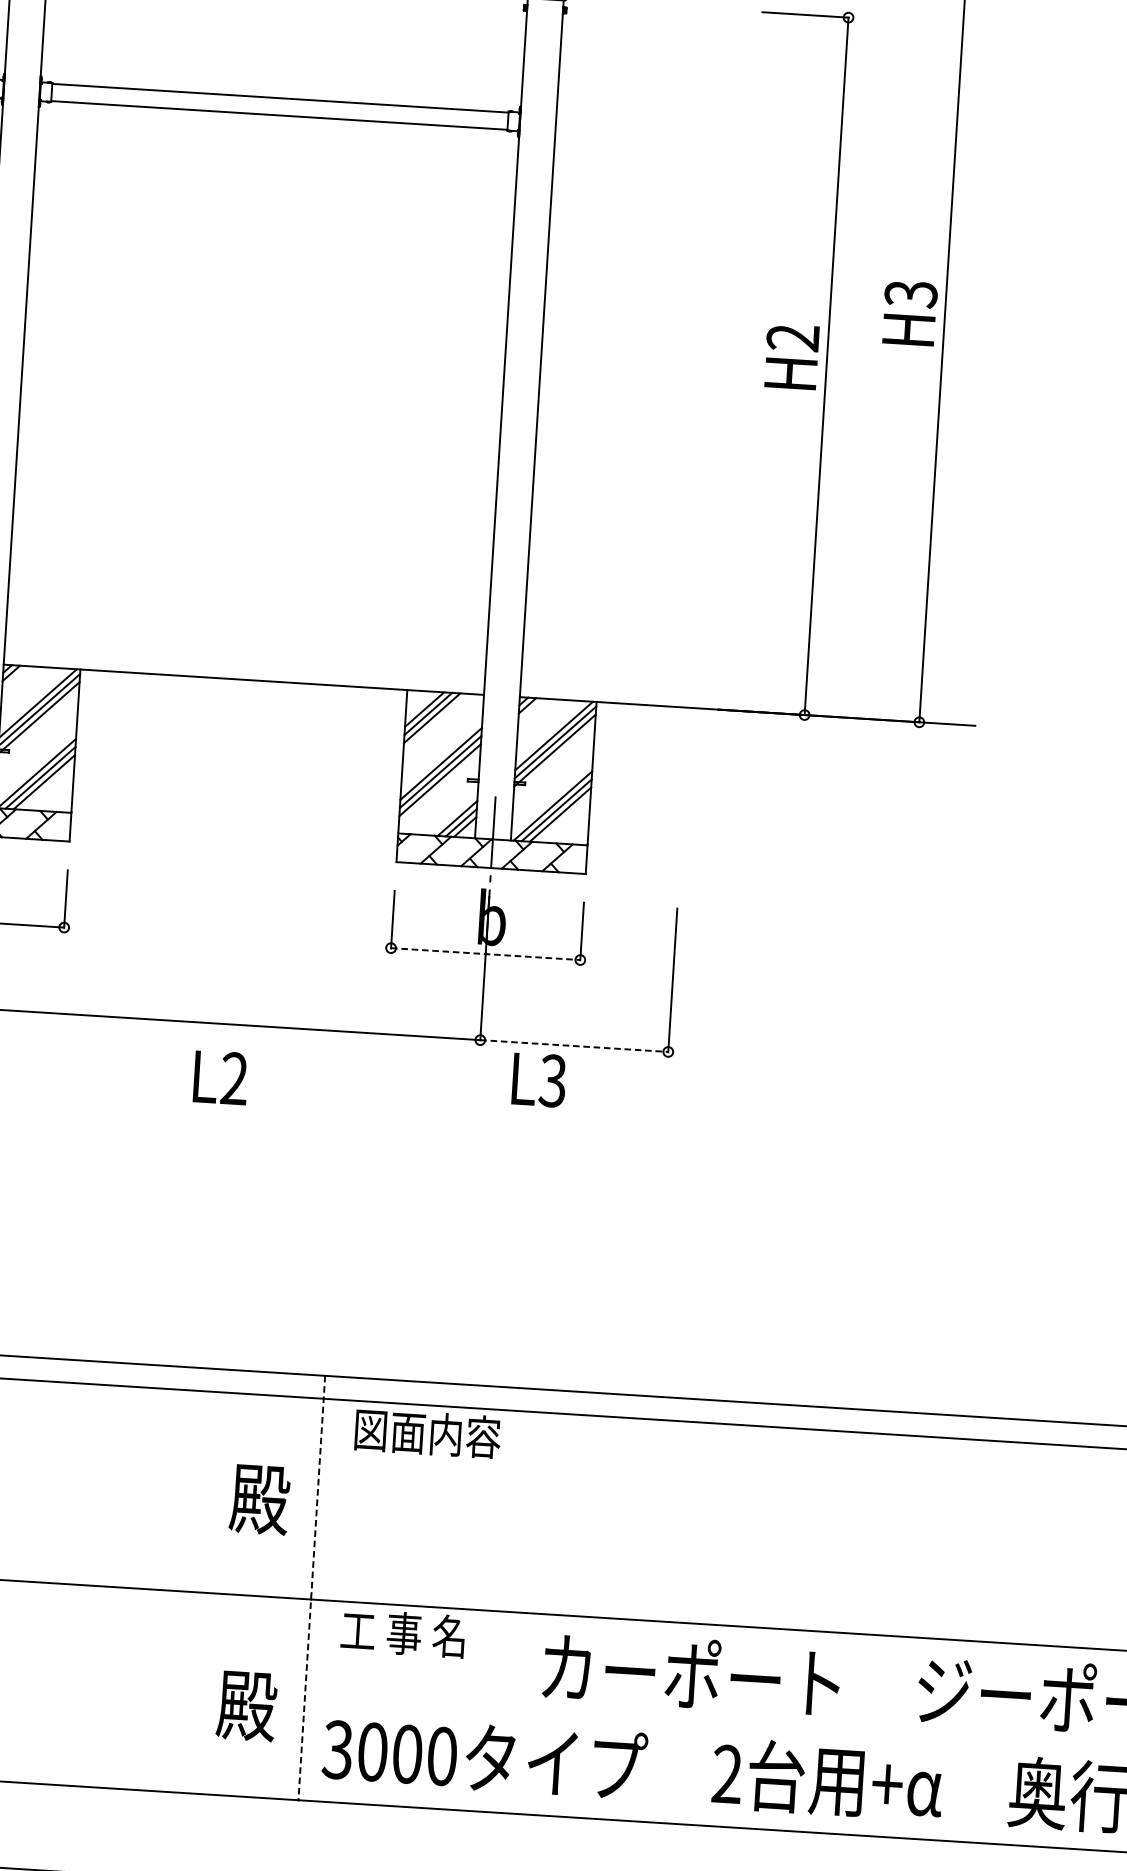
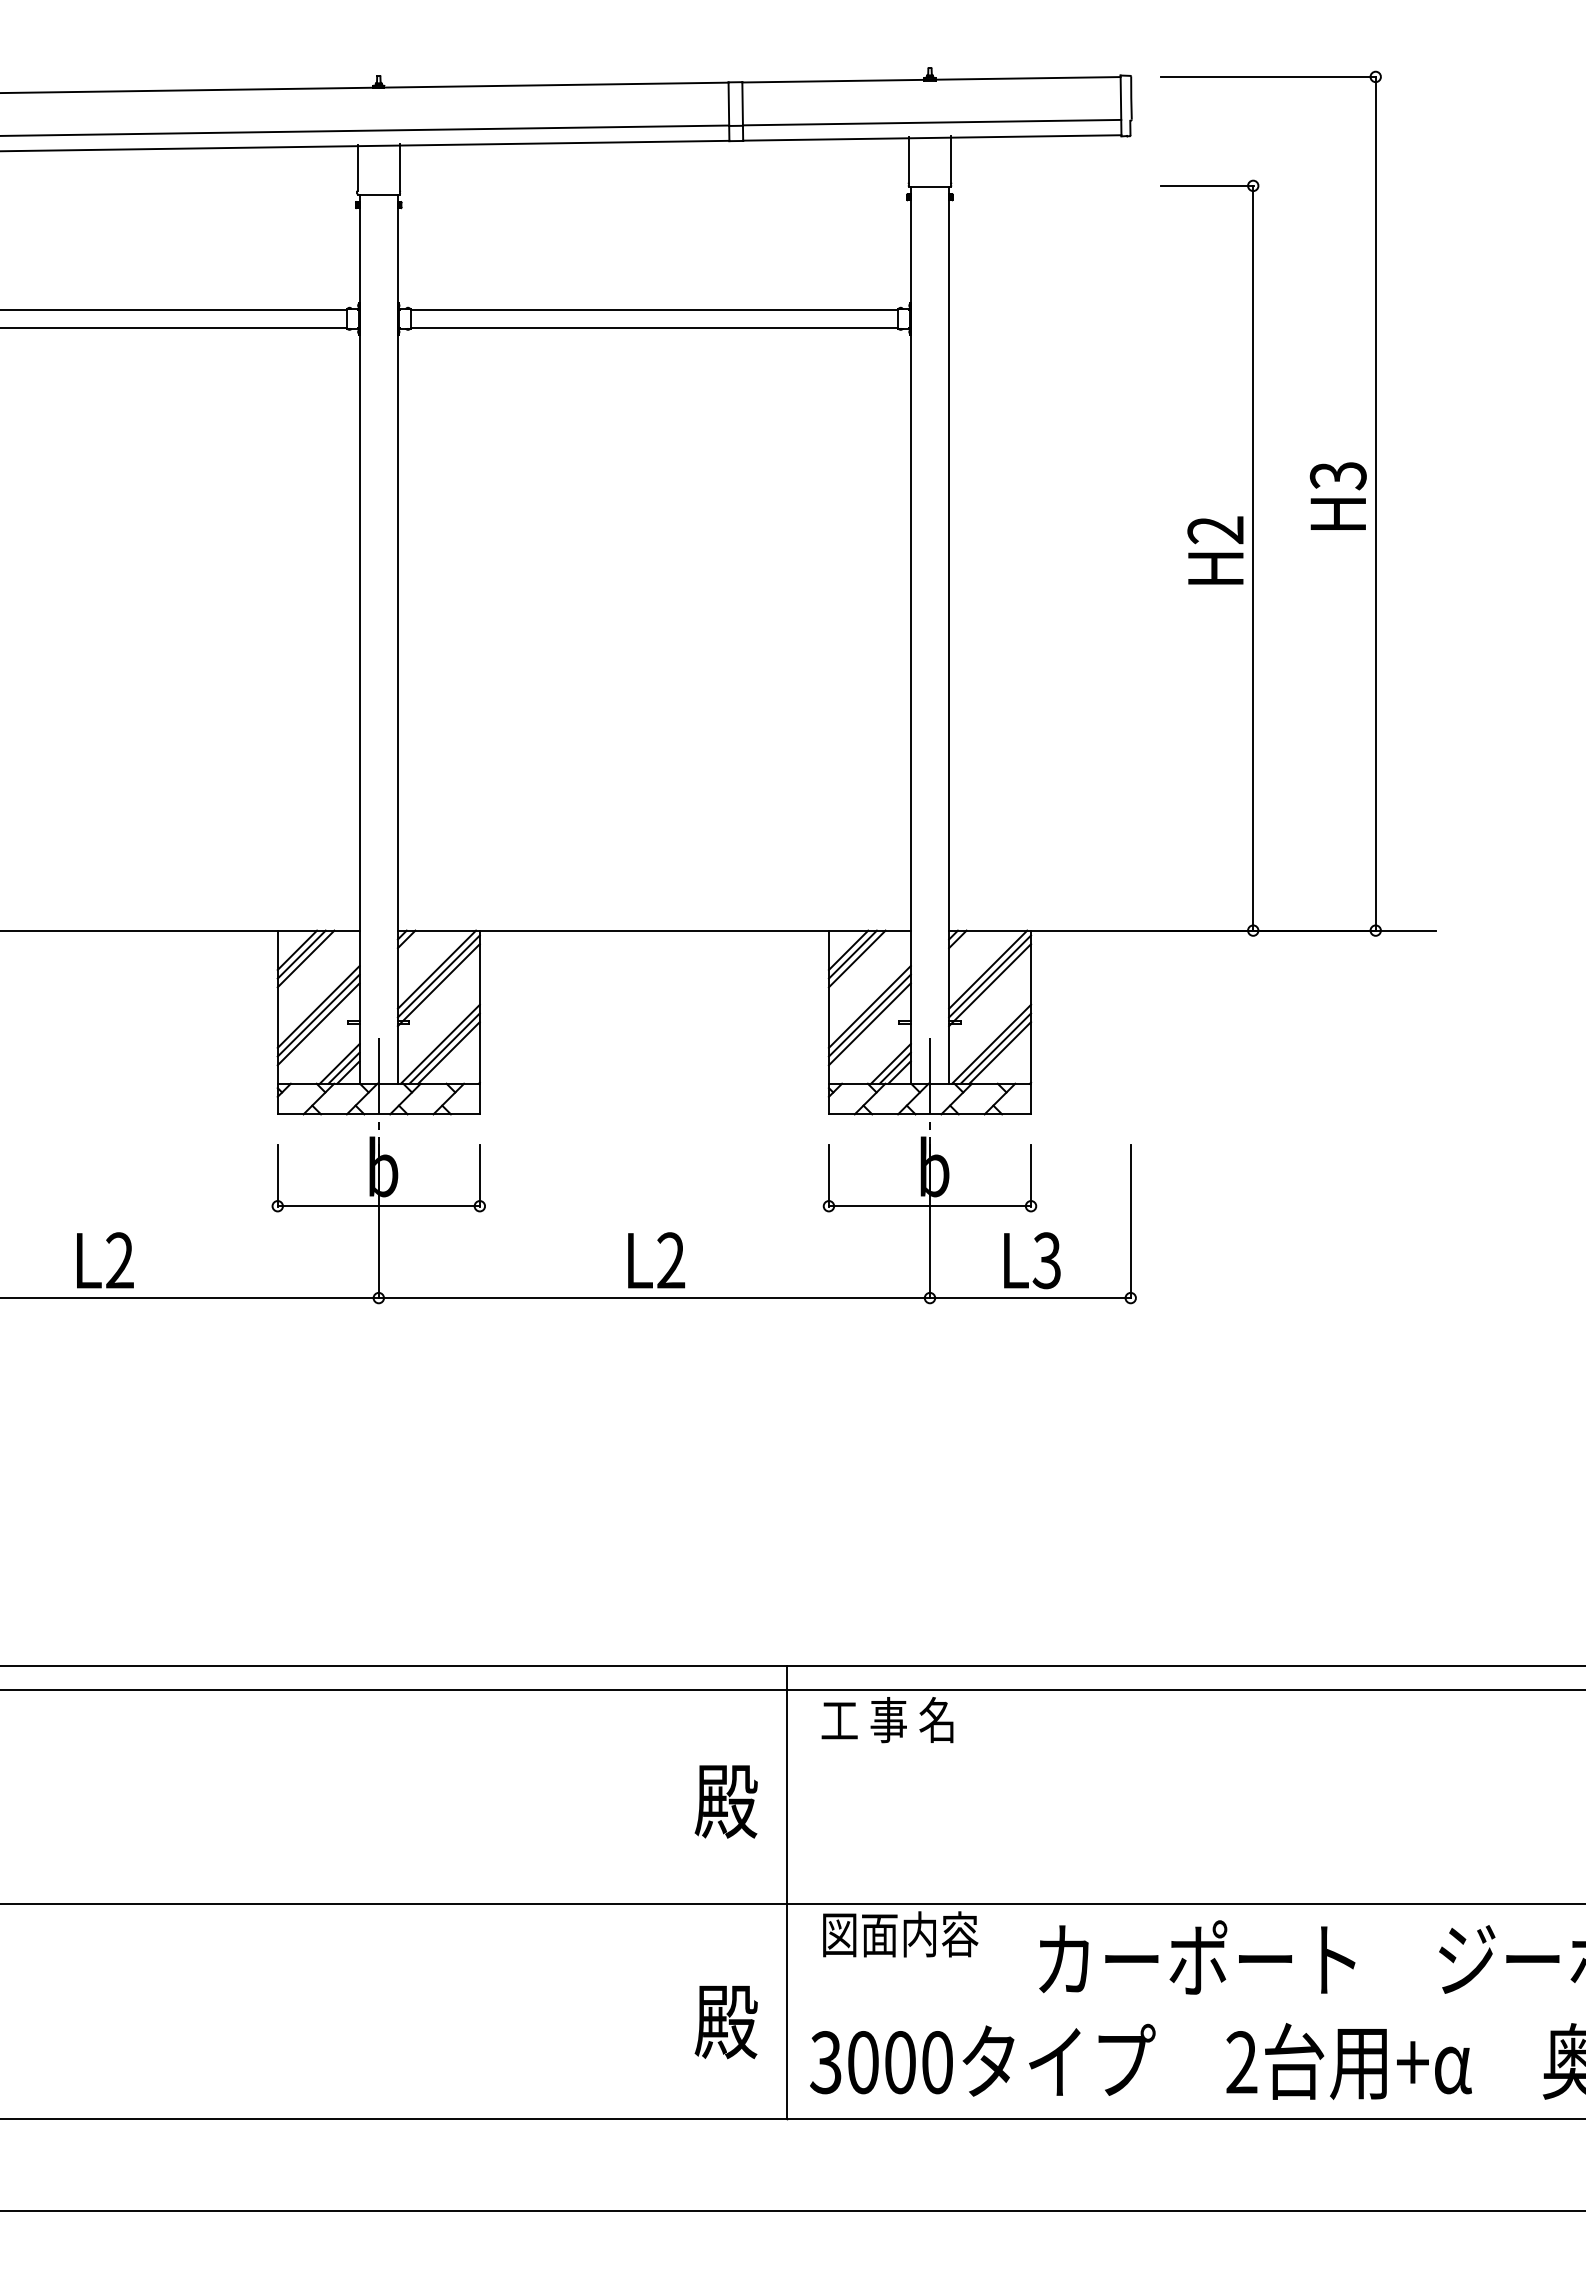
line: (486, 954) -> (930, 1206), dashed -> solid
line: (574, 1046) -> (1030, 1298), dashed -> solid
text: (220, 1077) -> (656, 1260), moved
text: (539, 1079) -> (1032, 1260), moved
text: (426, 1433) -> (899, 1720), 図面内容 -> 工 事 名
line: (311, 1588) -> (787, 1892), dashed -> solid
text: (414, 1634) -> (899, 1934), 工 事 名 -> 図面内容

